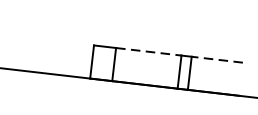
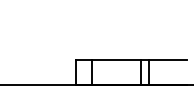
line: (149, 52) -> (117, 60), dashed -> solid
line: (217, 60) -> (167, 60), dashed -> solid

